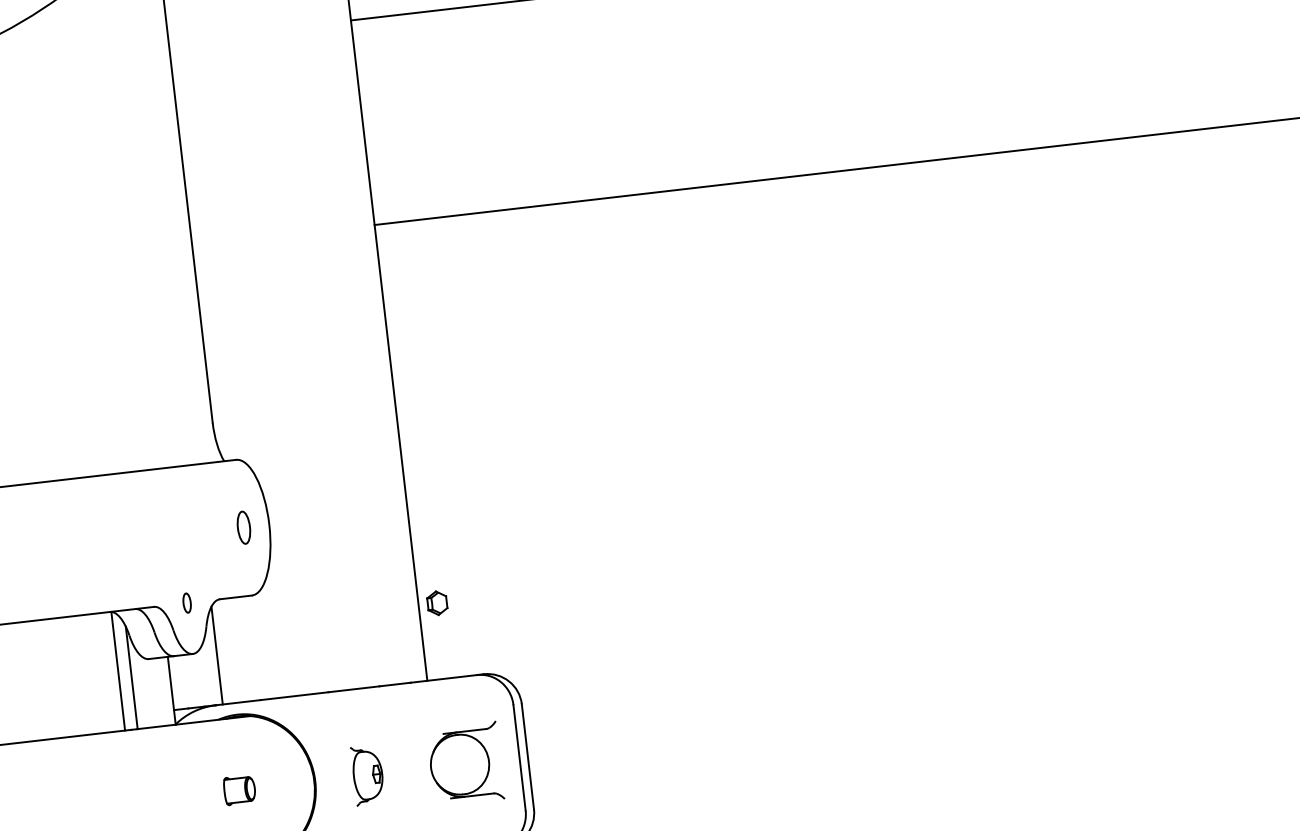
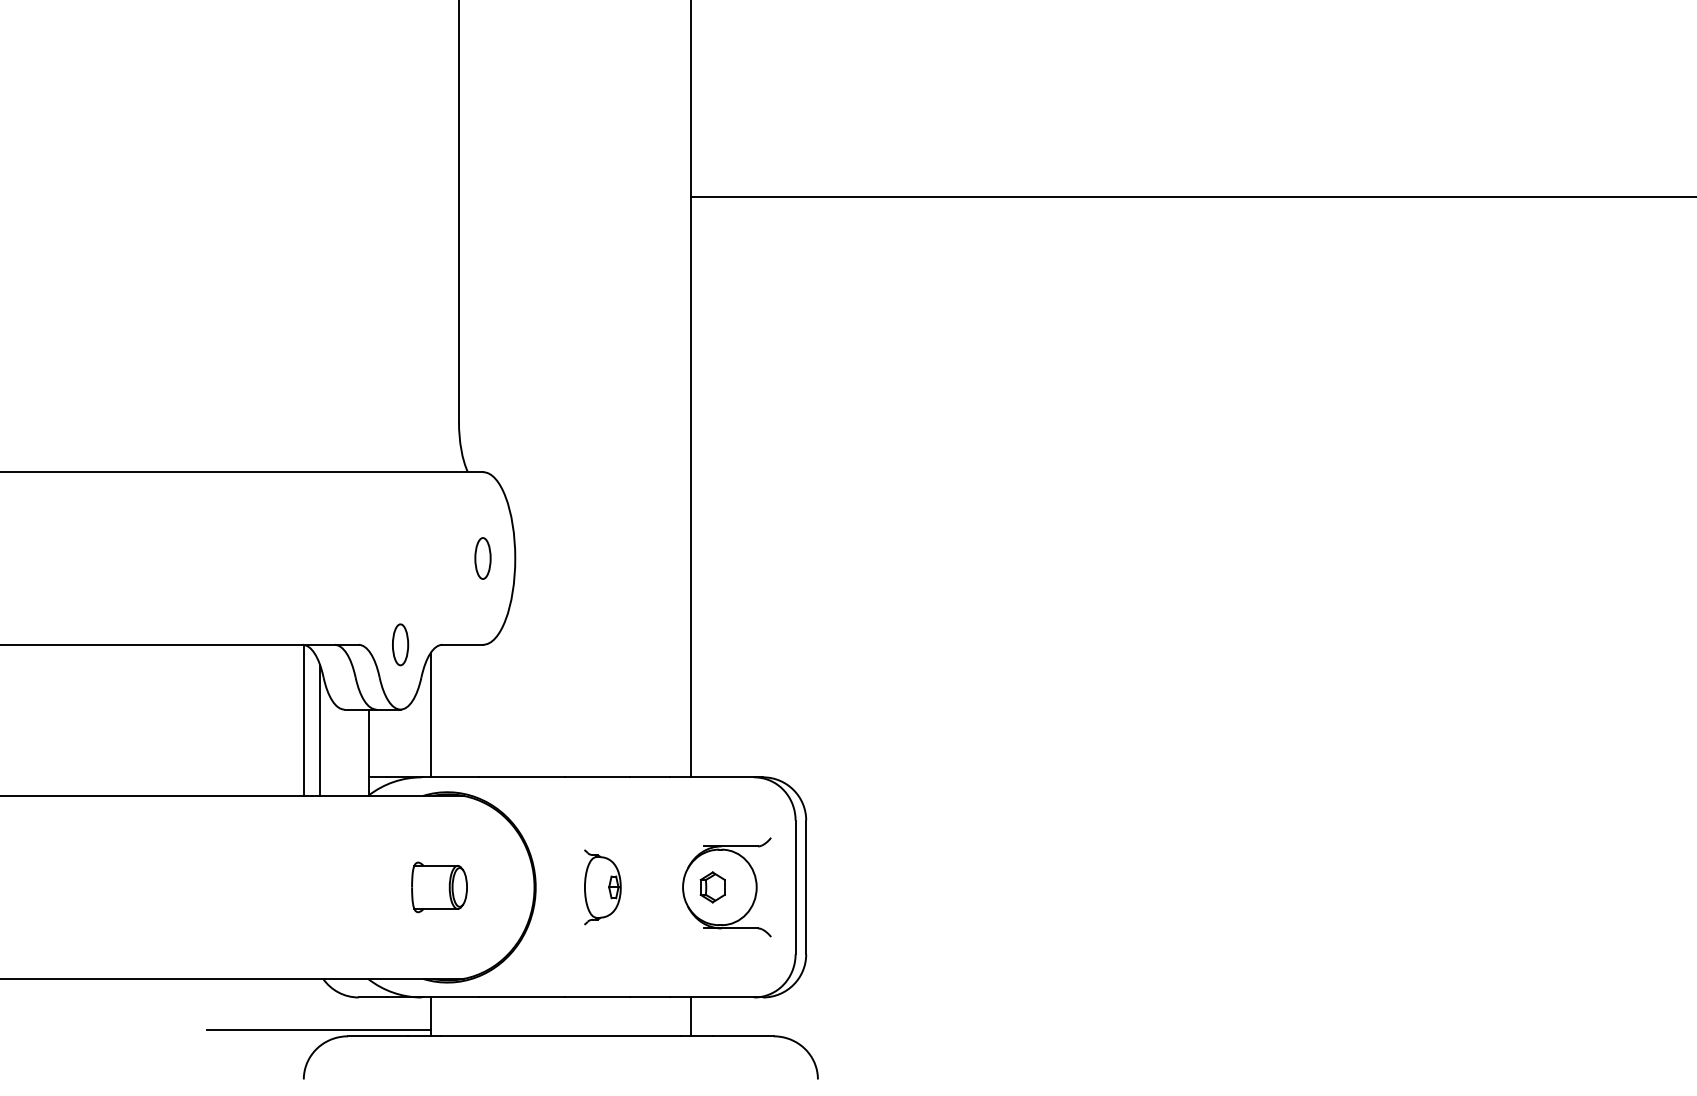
part: (186, 602) -> (400, 644), size x1.67
part: (437, 603) -> (712, 887), moved
part: (239, 790) -> (439, 887), size x1.43

